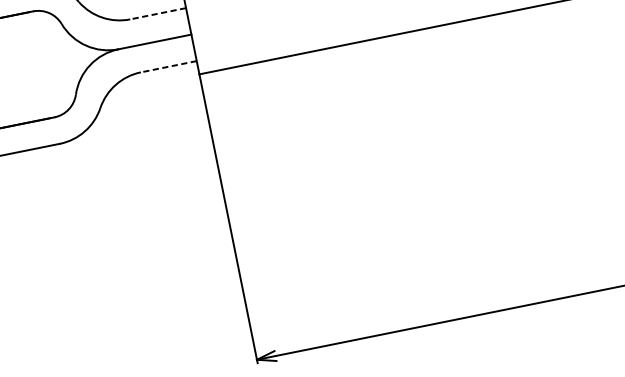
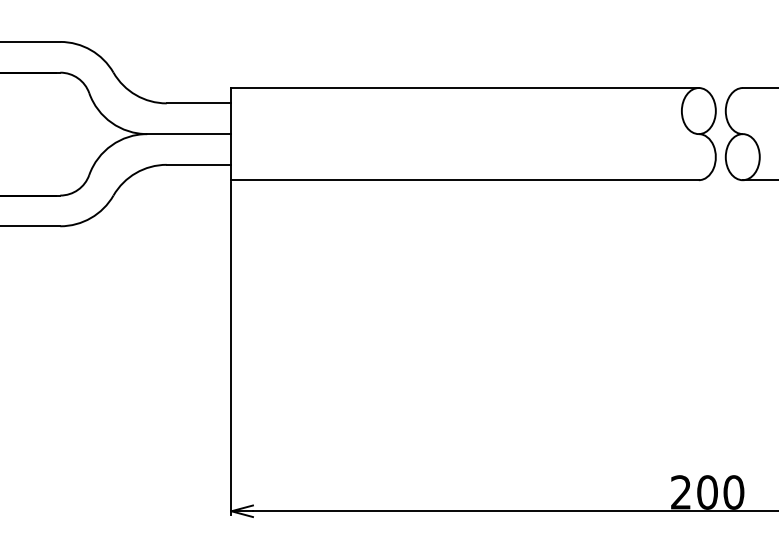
line: (157, 13) -> (198, 103), dashed -> solid
line: (168, 66) -> (198, 164), dashed -> solid

